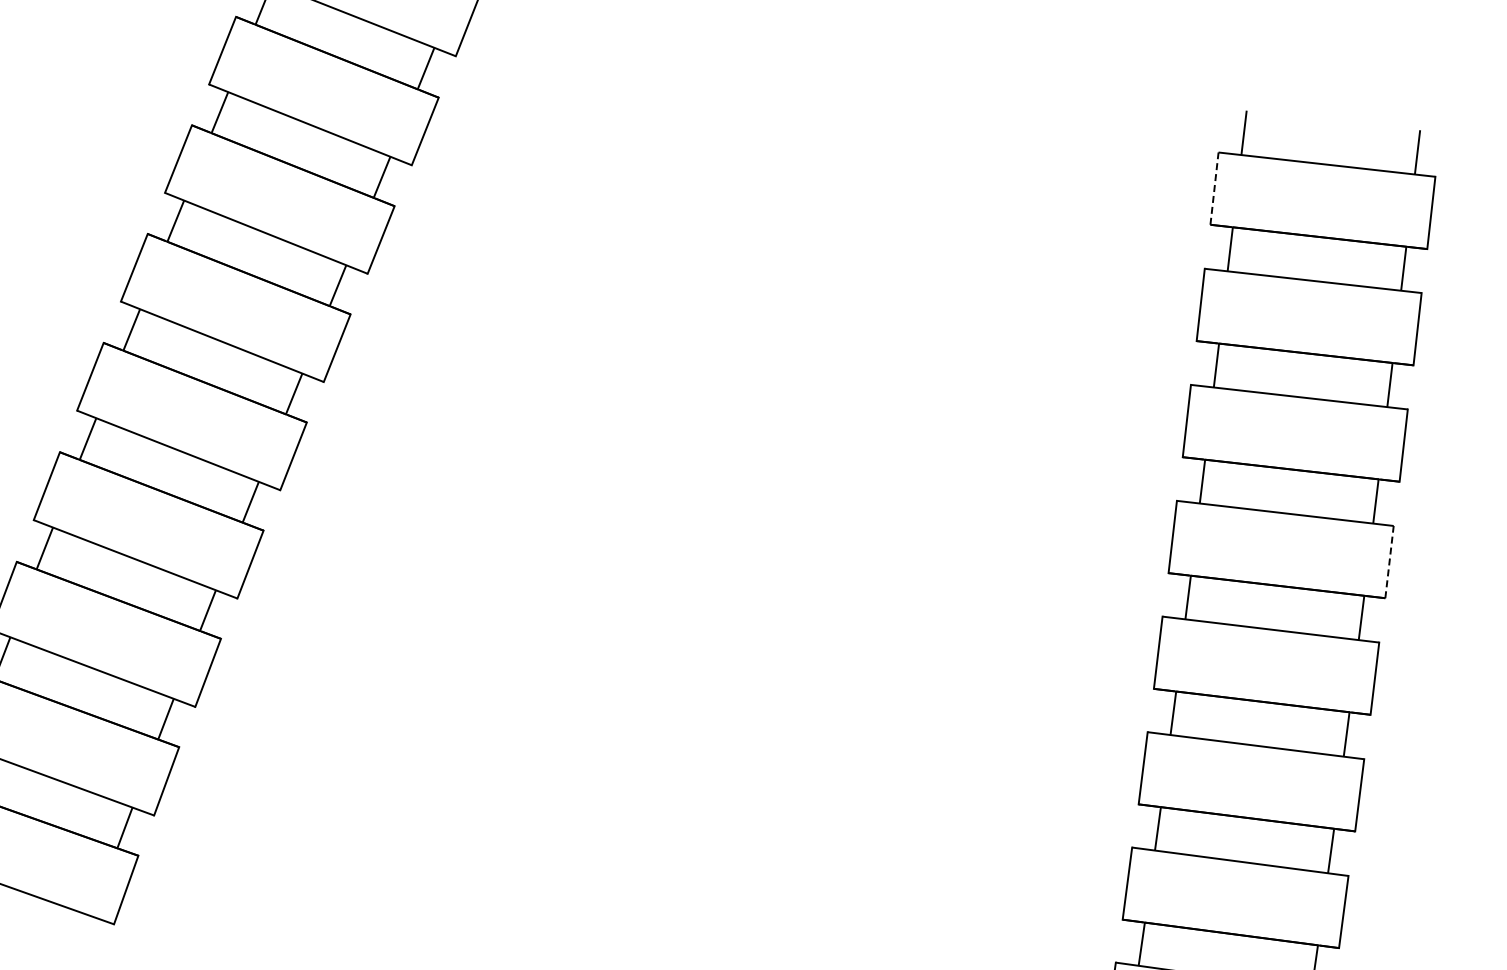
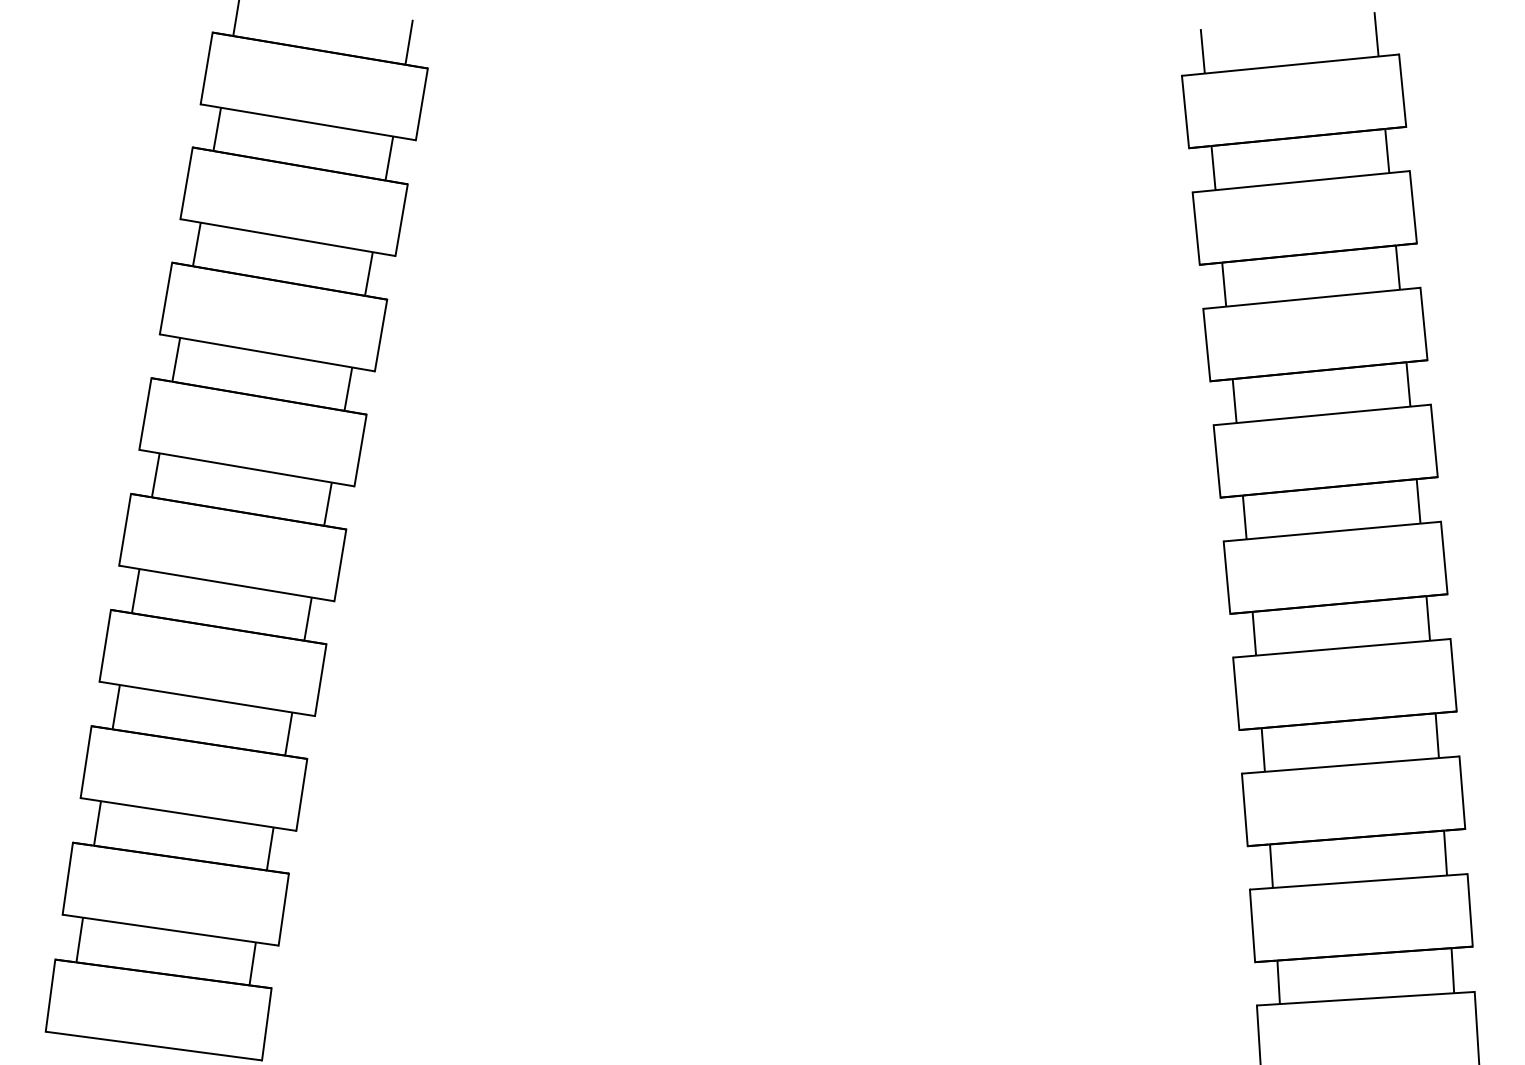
line: (1214, 188) -> (1185, 111), dashed -> solid
line: (1389, 561) -> (1434, 440), dashed -> solid

